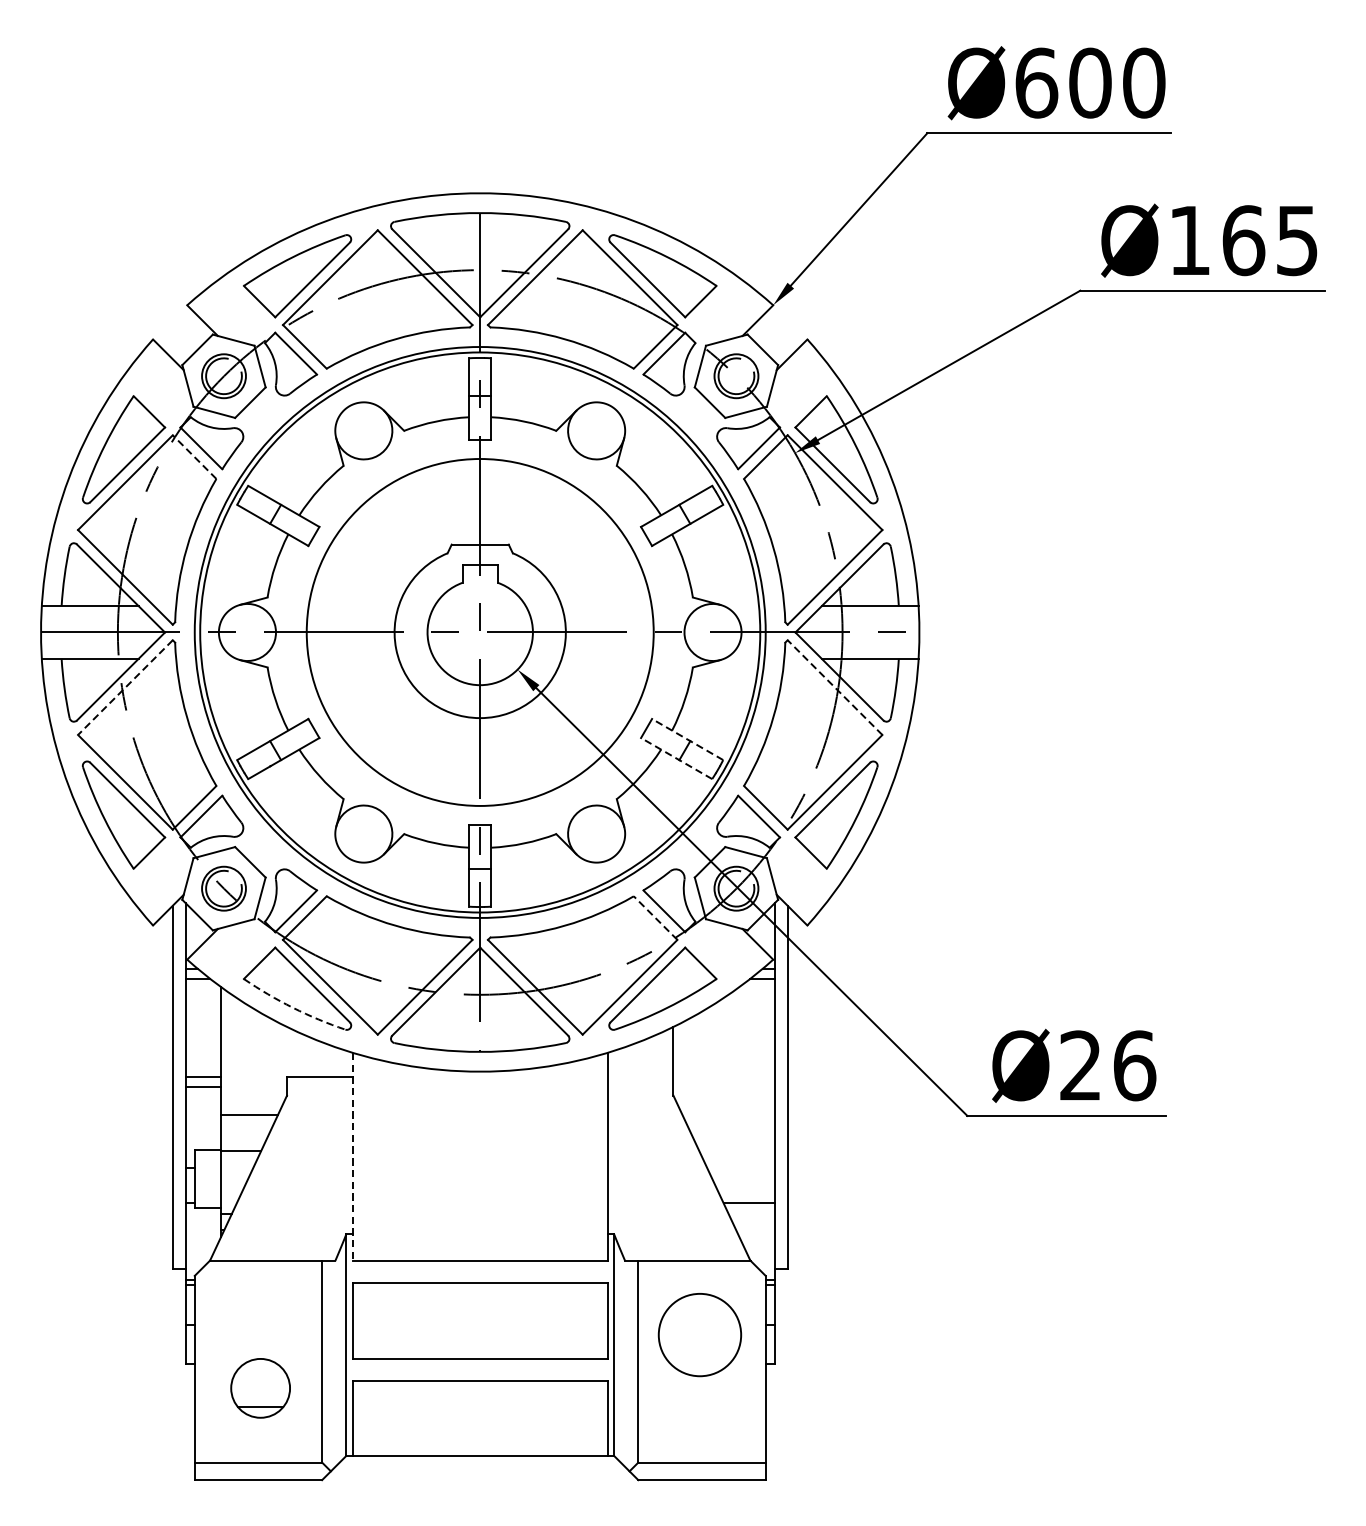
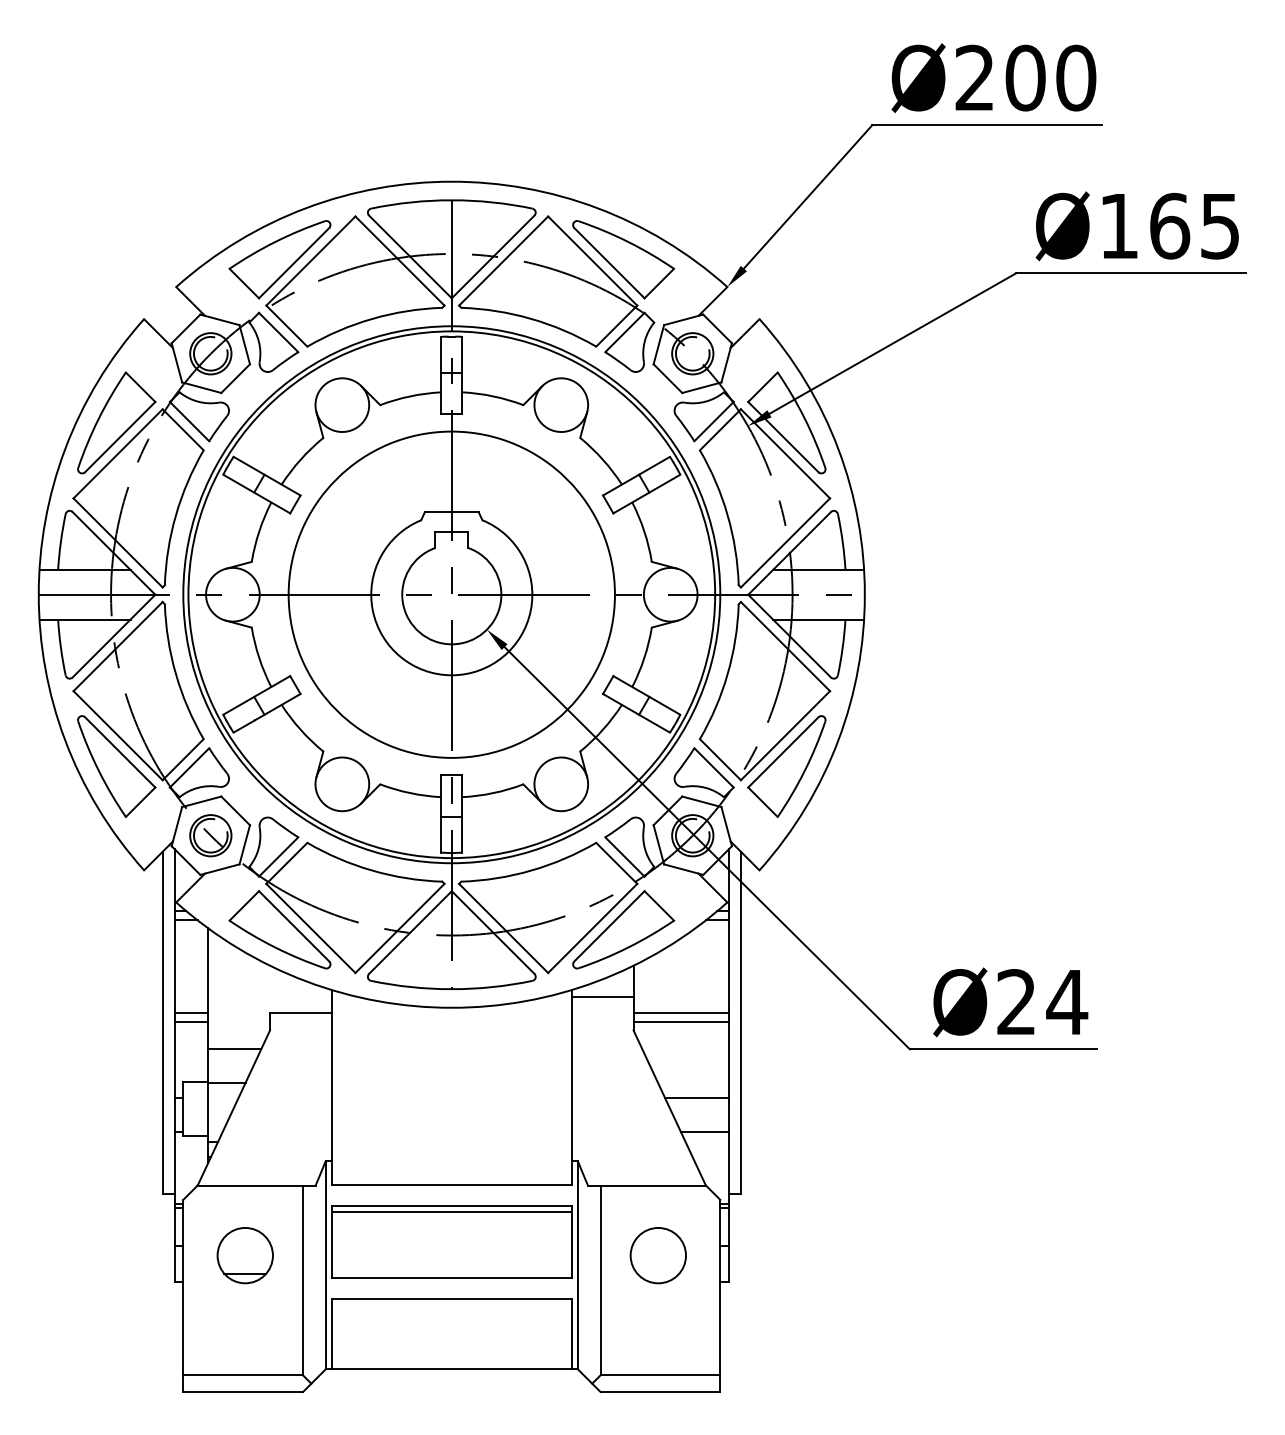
text: (1037, 82) -> (975, 77), Ø600 -> Ø200
line: (193, 456) -> (182, 429), dashed -> solid
line: (125, 687) -> (118, 646), dashed -> solid
line: (835, 687) -> (785, 646), dashed -> solid
line: (687, 739) -> (646, 695), dashed -> solid
line: (676, 758) -> (636, 713), dashed -> solid
line: (655, 918) -> (616, 863), dashed -> solid
arc: (292, 1007) -> (275, 947), dashed -> solid
line: (640, 1060) -> (602, 997), added
text: (1134, 1066) -> (1067, 1002), Ø26 -> Ø24
line: (723, 1076) -> (680, 1012), added
line: (723, 1087) -> (680, 1022), added
line: (353, 1156) -> (332, 1087), dashed -> solid
line: (740, 1168) -> (696, 1098), added
line: (479, 1289) -> (451, 1212), added
circle: (698, 1335) -> (657, 1255), size x0.71
part: (259, 1388) -> (244, 1255), moved

